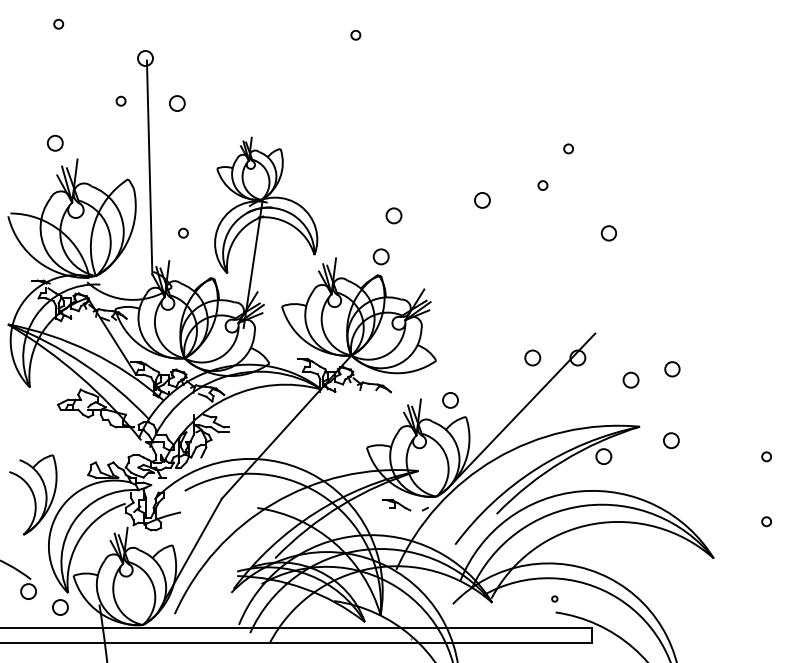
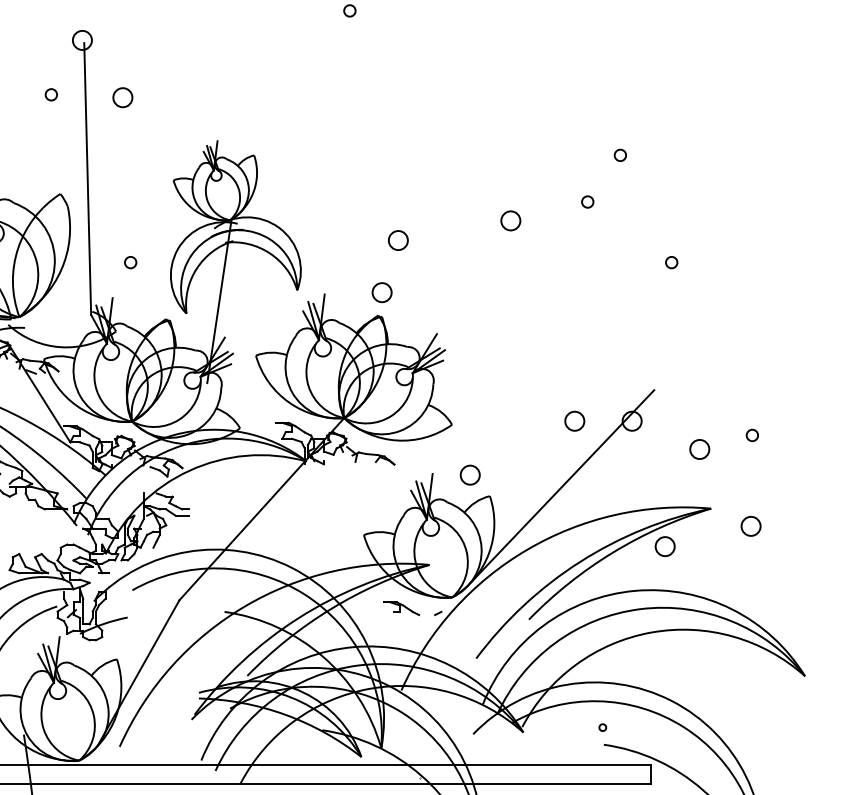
circle: (608, 232) -> (671, 261), size x0.62
circle: (672, 368) -> (752, 434), size x0.62

